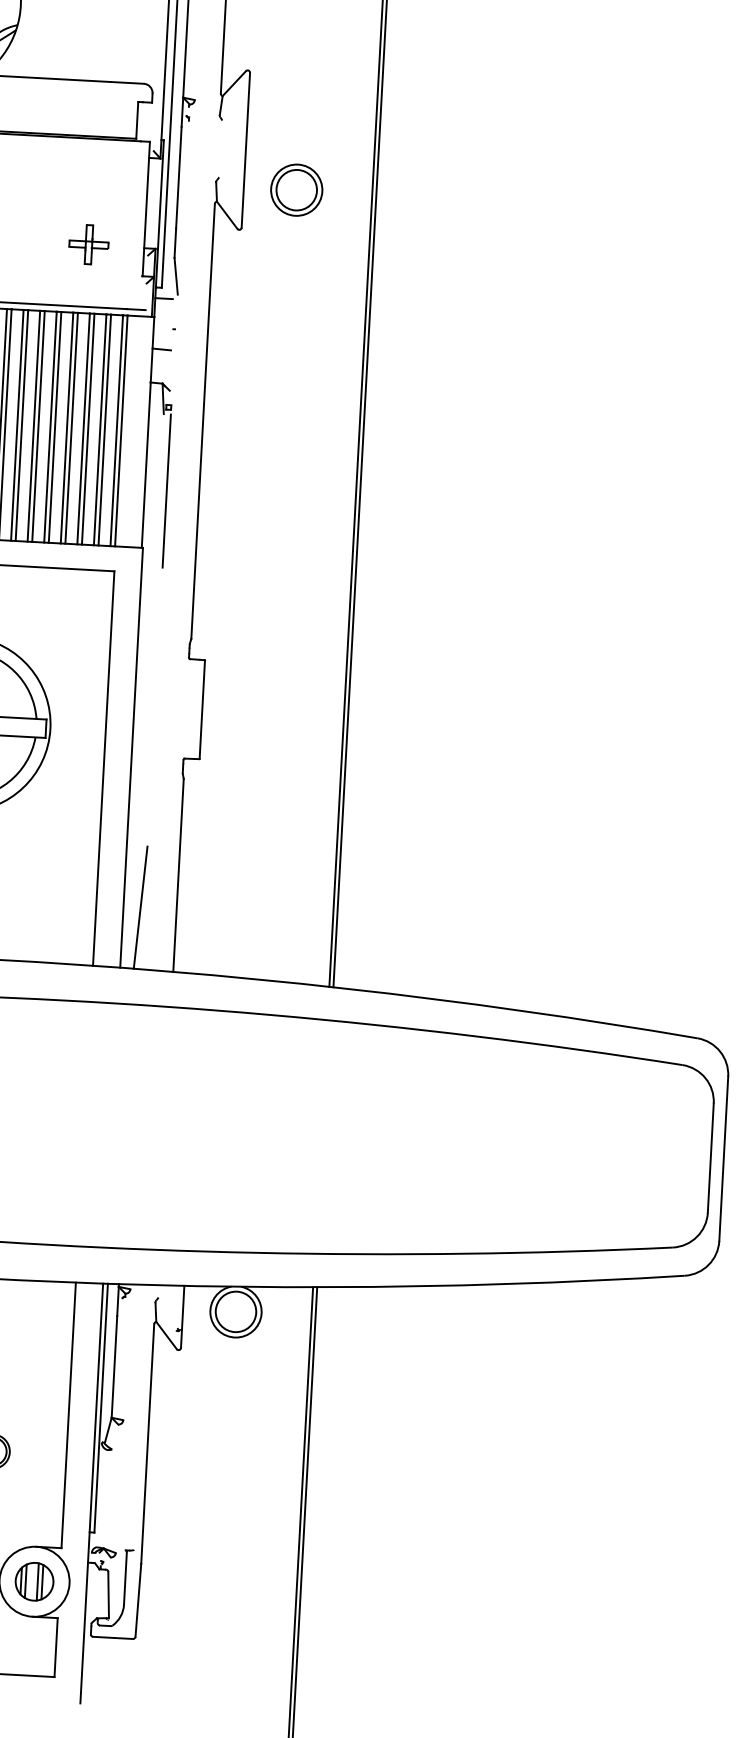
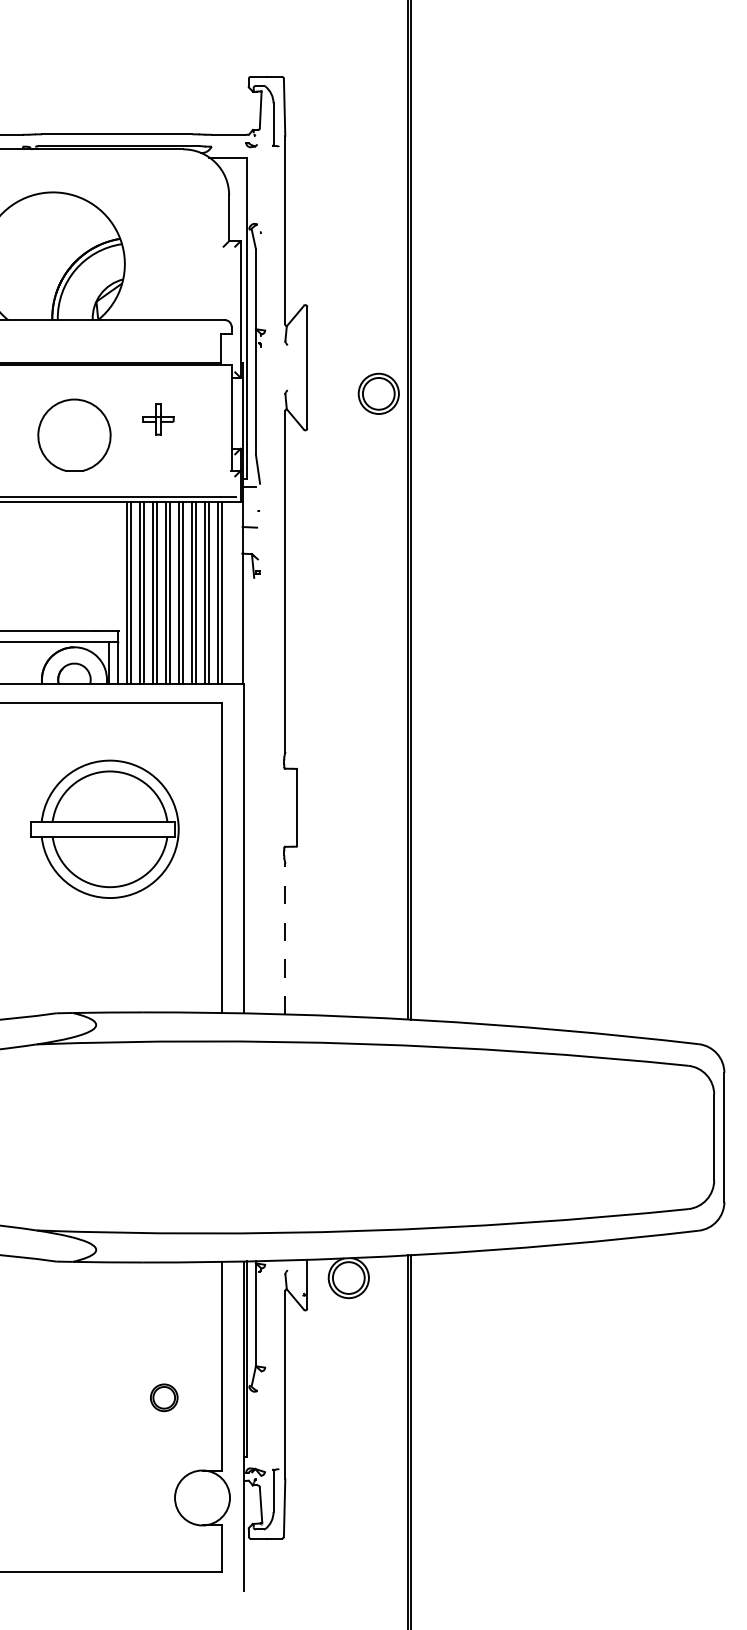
part: (296, 189) -> (378, 393), moved
part: (89, 244) -> (158, 419), moved
line: (166, 490) -> (259, 637), removed
line: (178, 875) -> (285, 938), solid -> dashed
line: (140, 907) -> (256, 965), removed
part: (34, 1581) -> (202, 1497), removed

